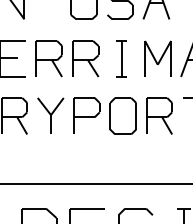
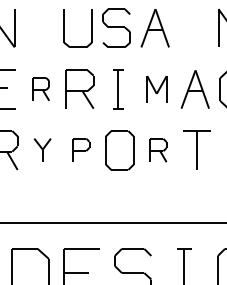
part: (48, 57) -> (40, 88), size x0.6
part: (157, 58) -> (156, 89), size x0.7
part: (50, 115) -> (42, 149), size x0.6
part: (87, 115) -> (81, 149), size x0.6
part: (159, 116) -> (158, 150), size x0.6

